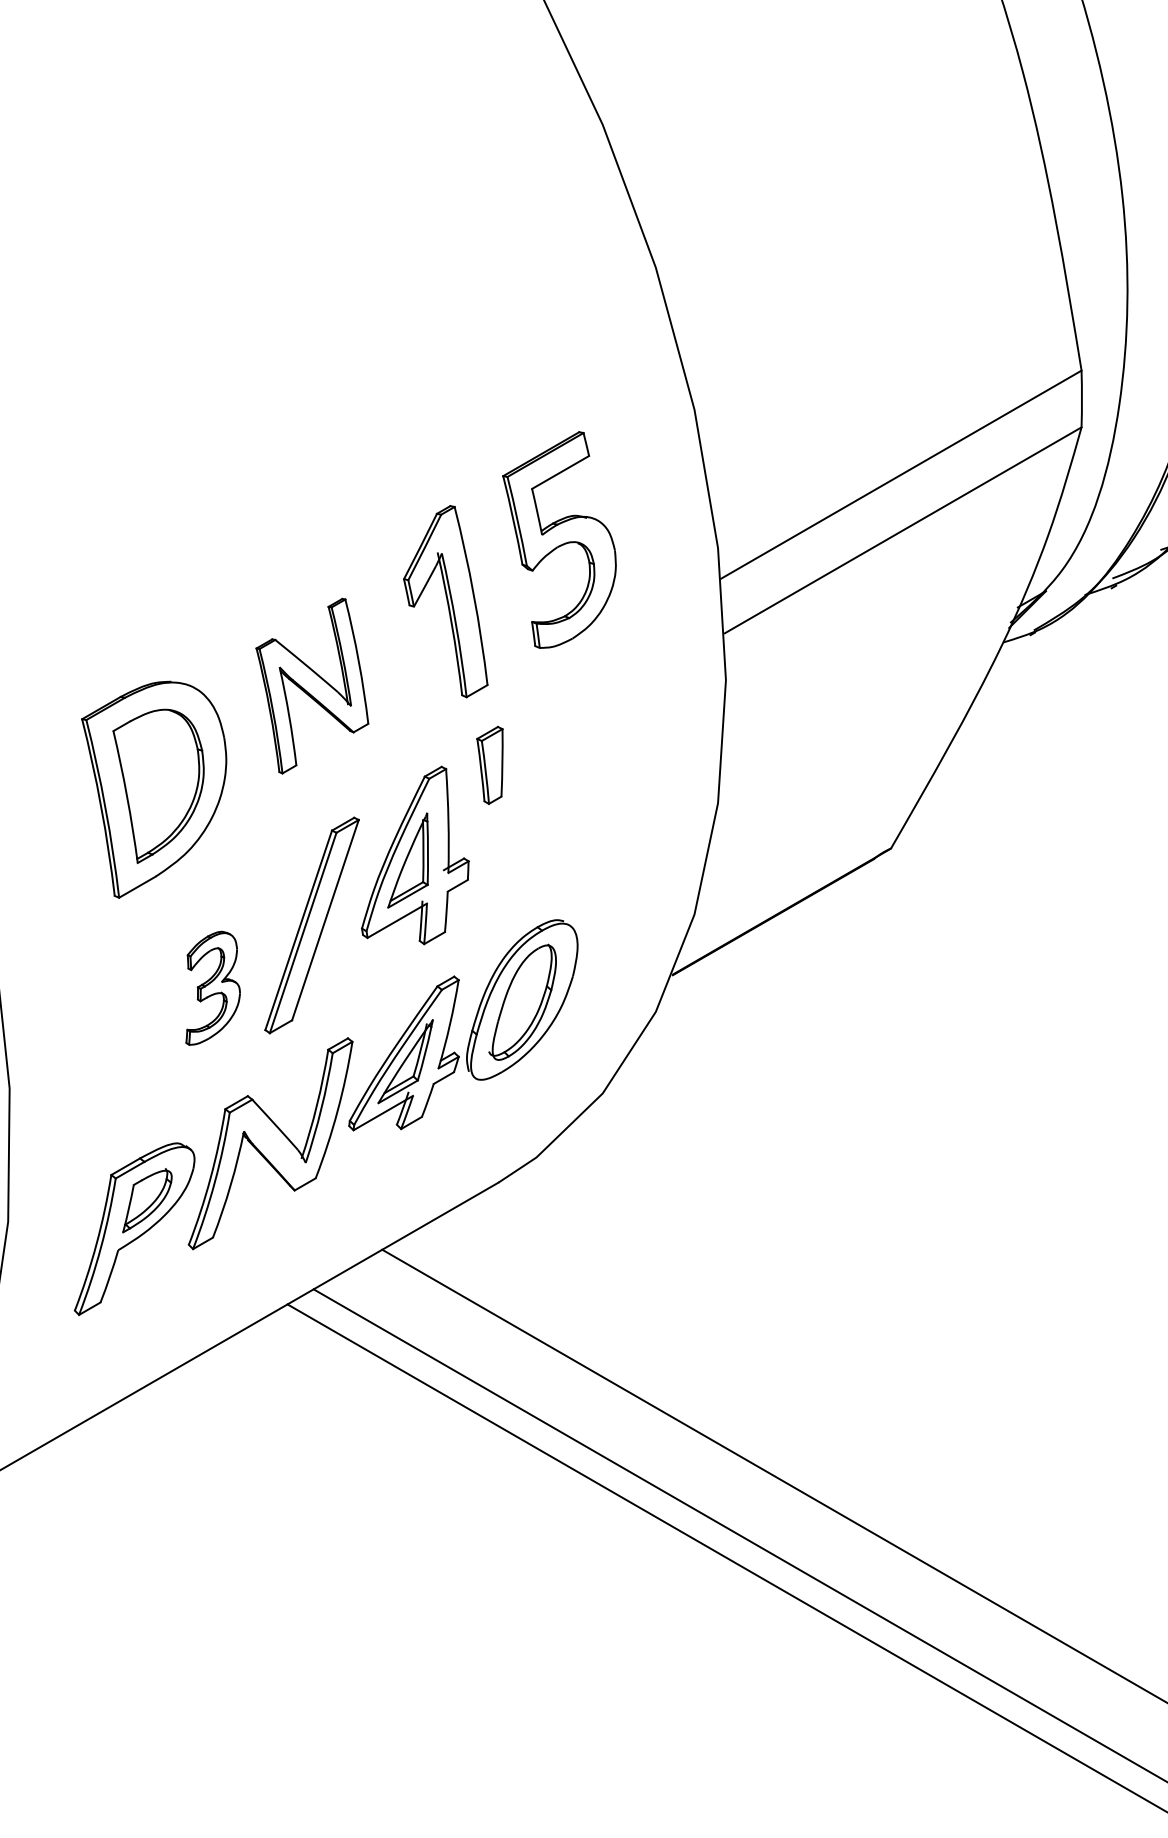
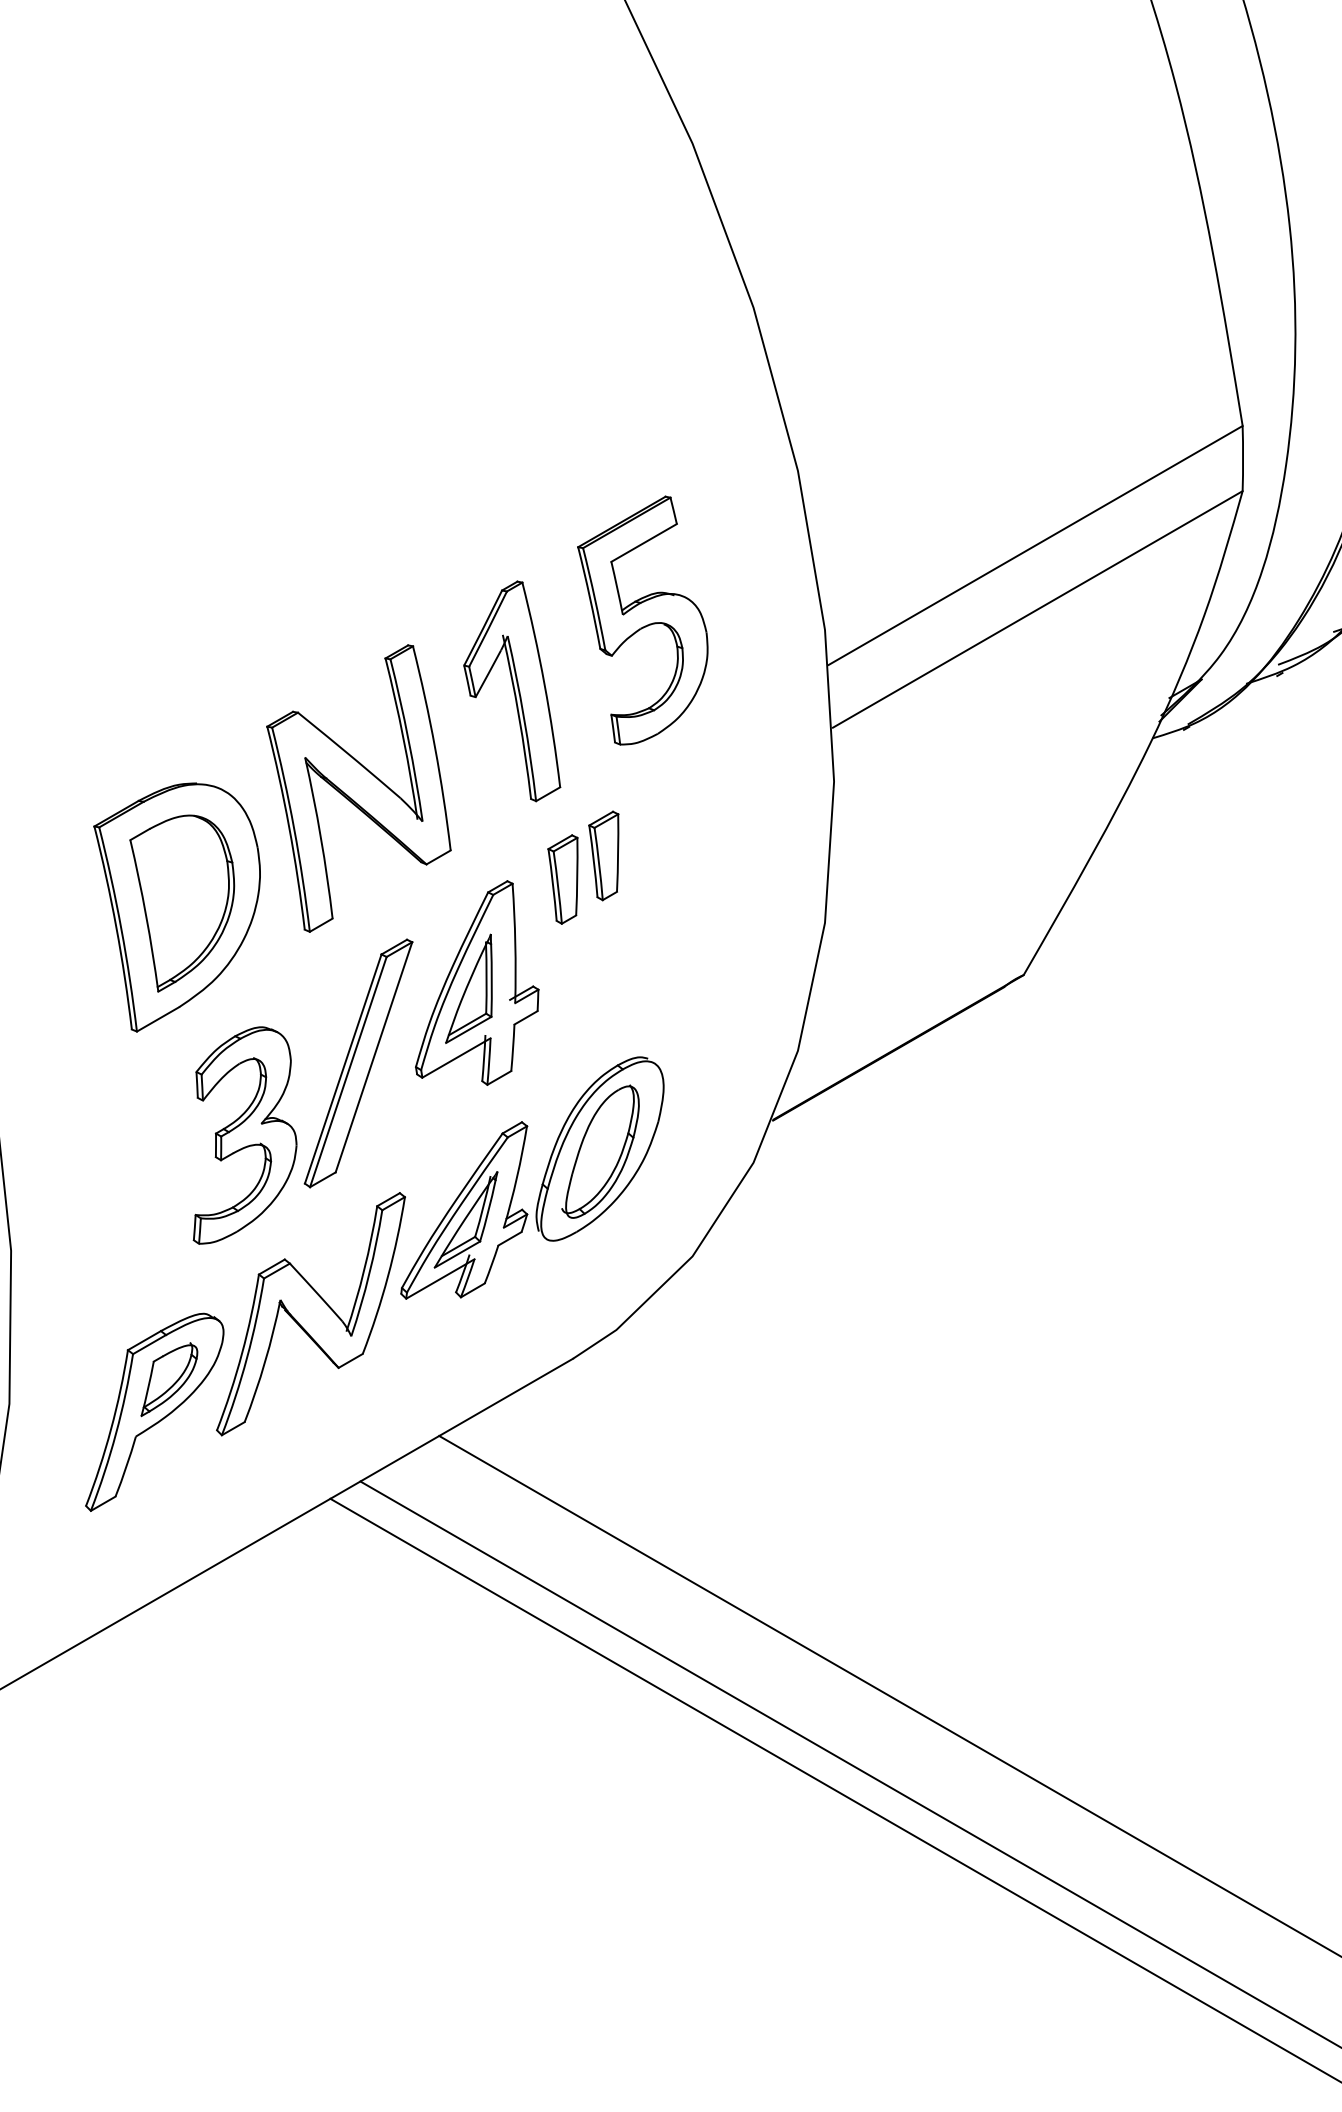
part: (312, 685) -> (359, 787), size x1.43
part: (525, 744) -> (603, 855), added
part: (212, 988) -> (244, 1135), size x1.67

